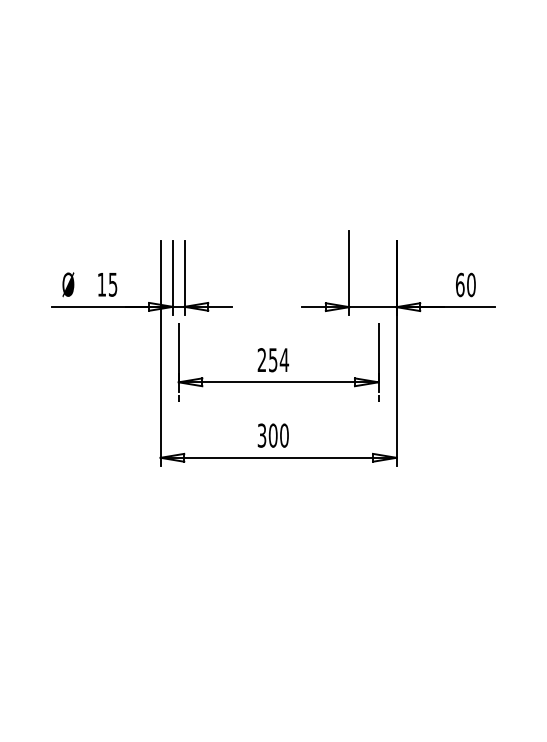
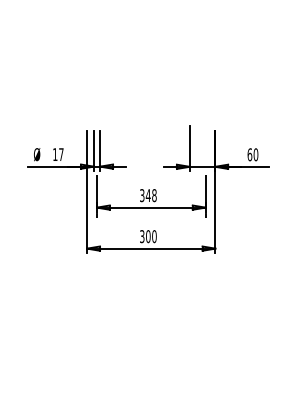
text: (113, 284) -> (61, 154), 15 -> 17
text: (273, 359) -> (148, 195), 254 -> 348

